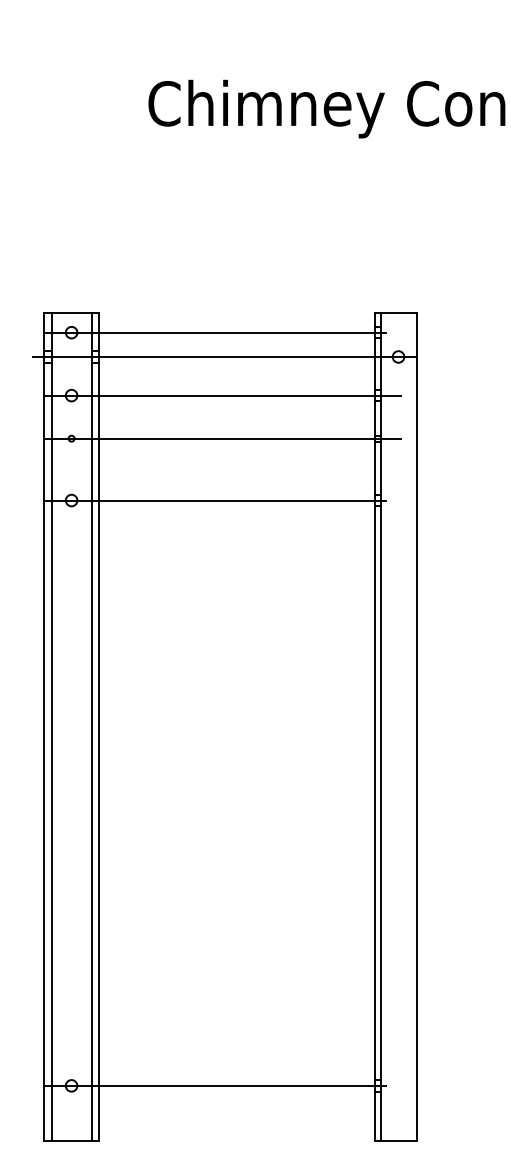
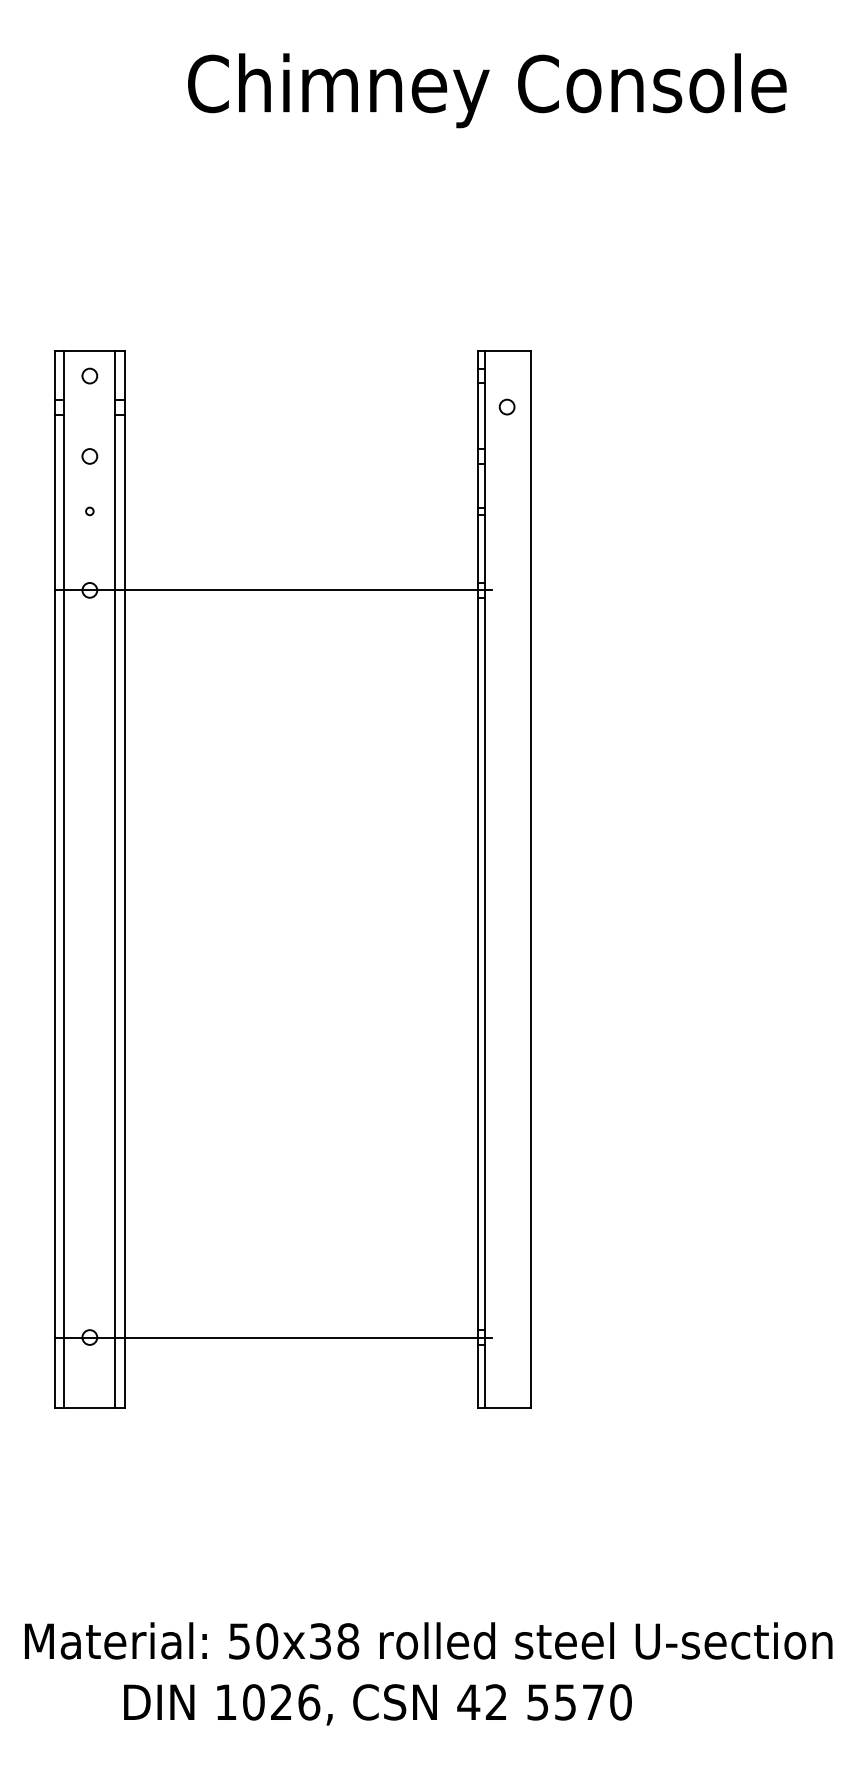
line: (214, 332) -> (272, 376), removed
line: (224, 357) -> (285, 407), removed
line: (221, 395) -> (281, 456), removed
line: (221, 438) -> (281, 511), removed

